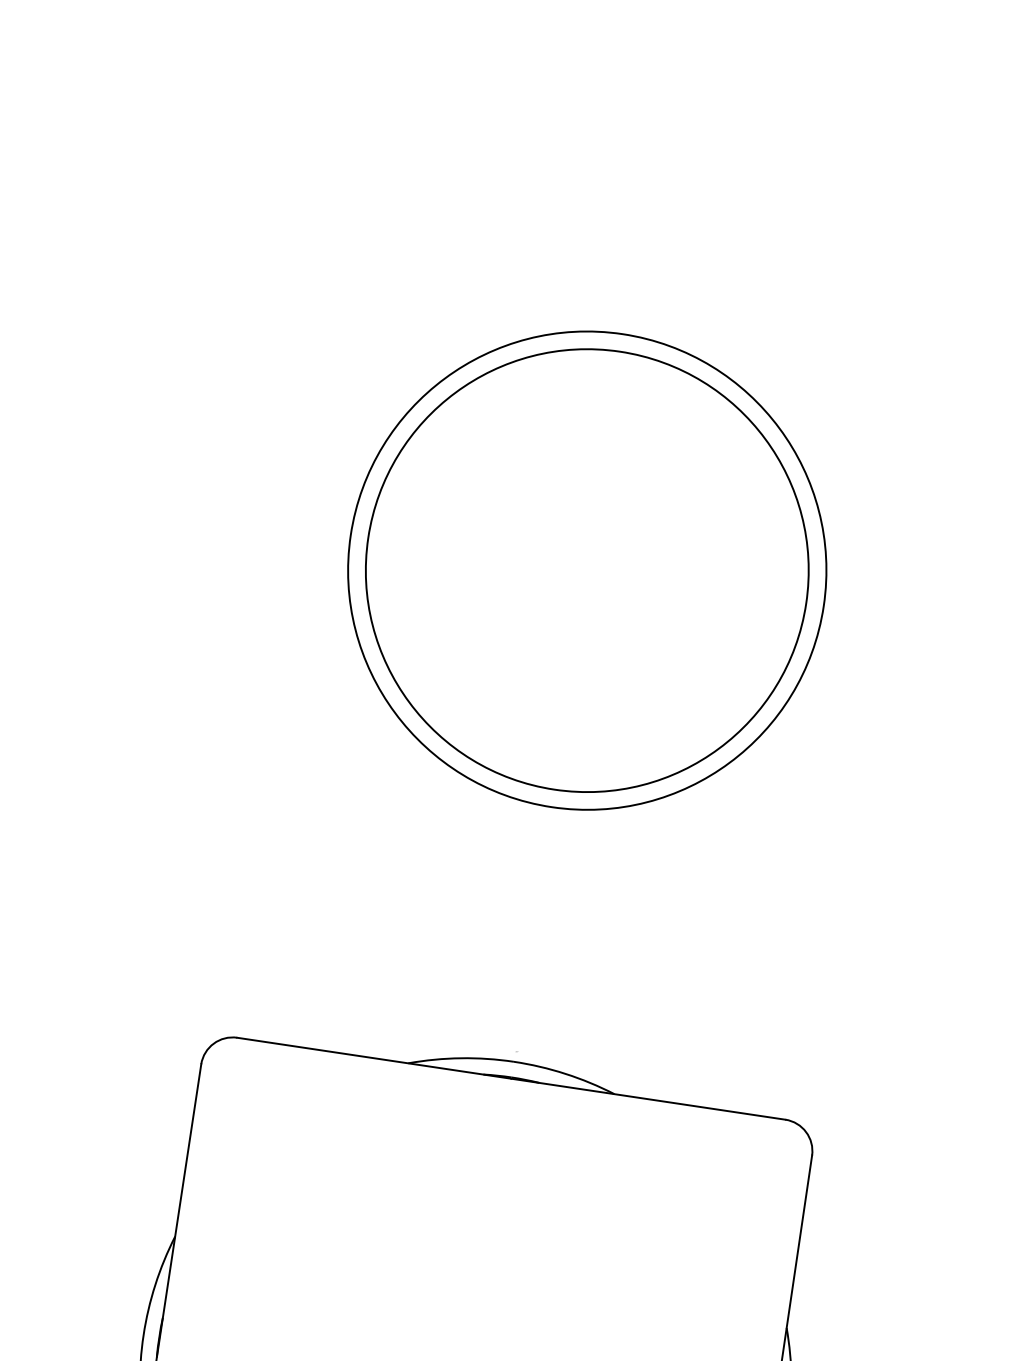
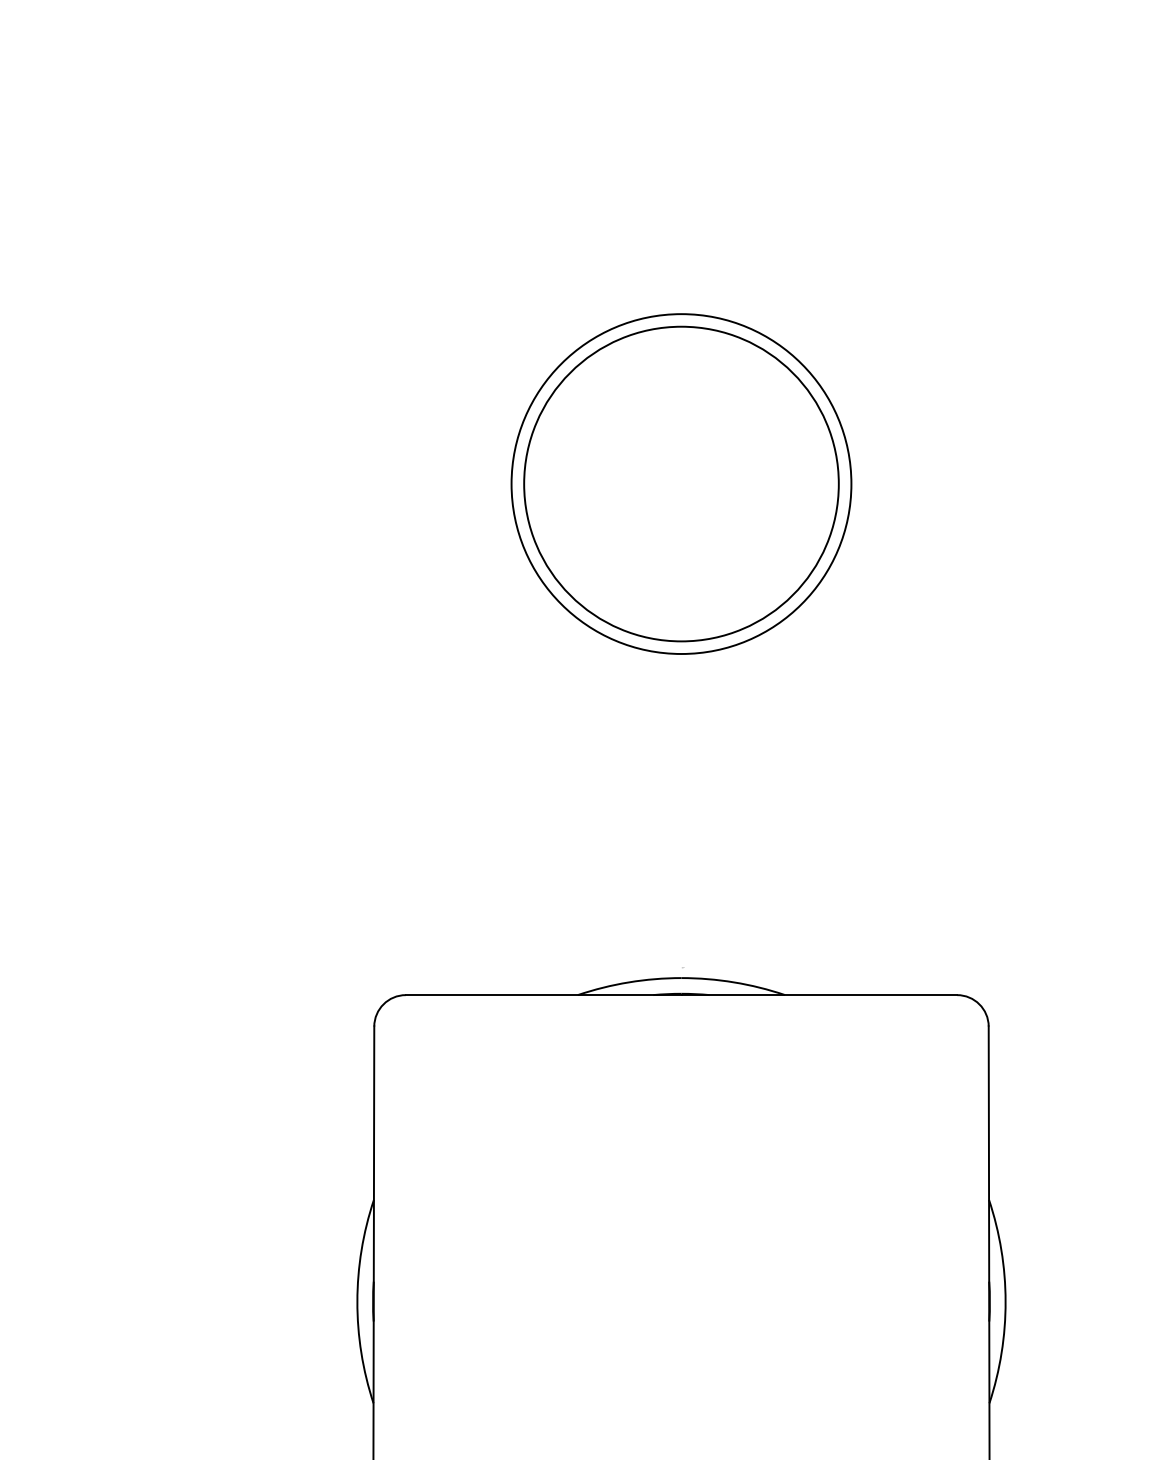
circle: (587, 570) -> (681, 483), size x0.71
circle: (587, 570) -> (681, 483), size x0.71

